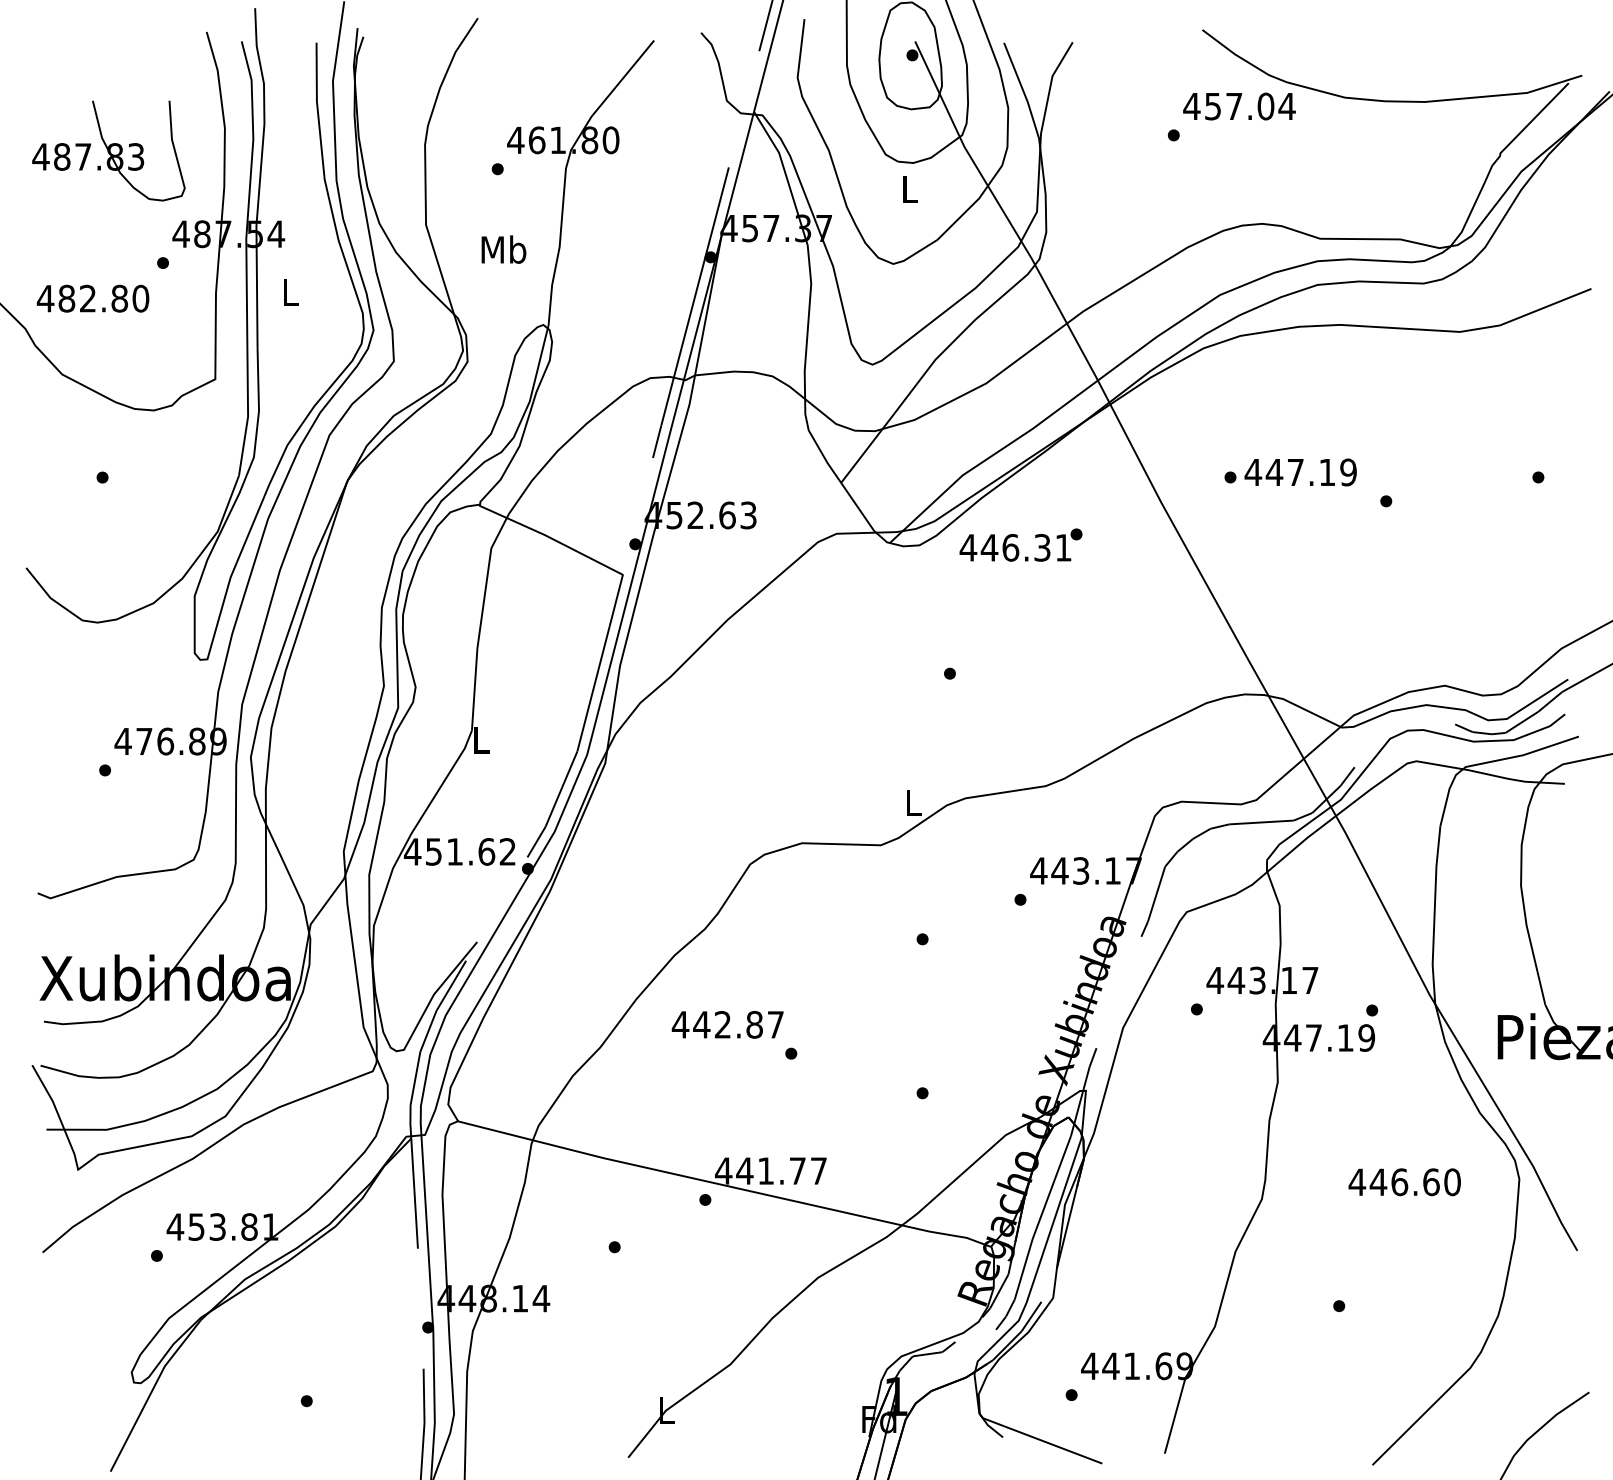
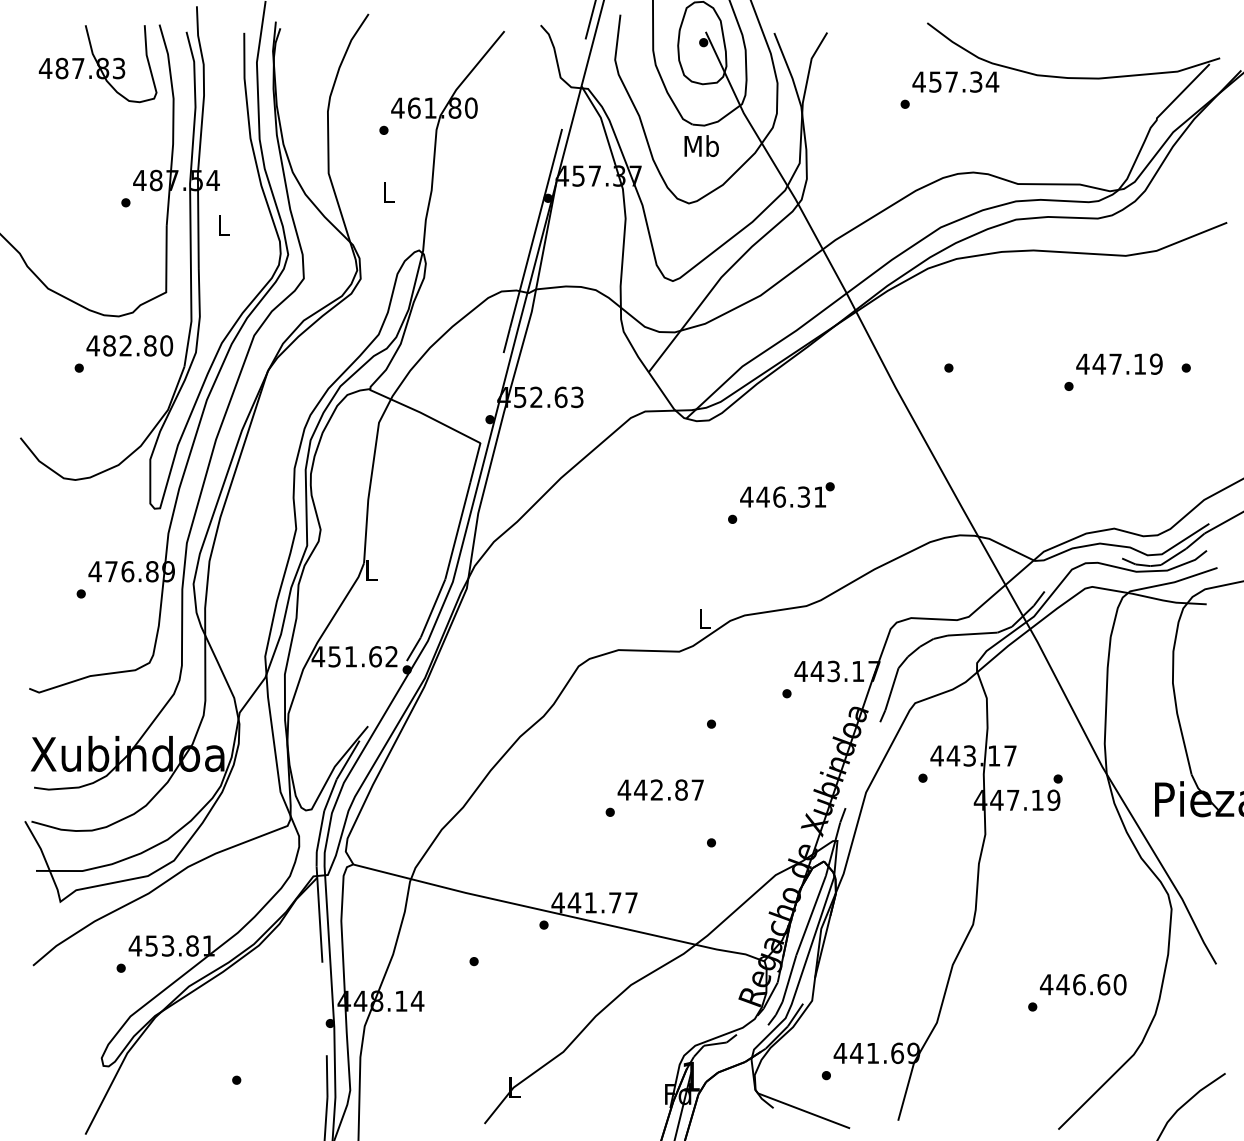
text: (1265, 106) -> (975, 82), 457.04 -> 457.34
part: (108, 150) -> (97, 63), moved
text: (909, 189) -> (701, 146), L -> Mb
text: (503, 249) -> (388, 192), Mb -> L
text: (92, 298) -> (129, 345), moved
text: (1300, 472) -> (1119, 364), moved
text: (1020, 544) -> (786, 494), moved
text: (727, 1024) -> (660, 789), moved
text: (1404, 1182) -> (1083, 984), moved

